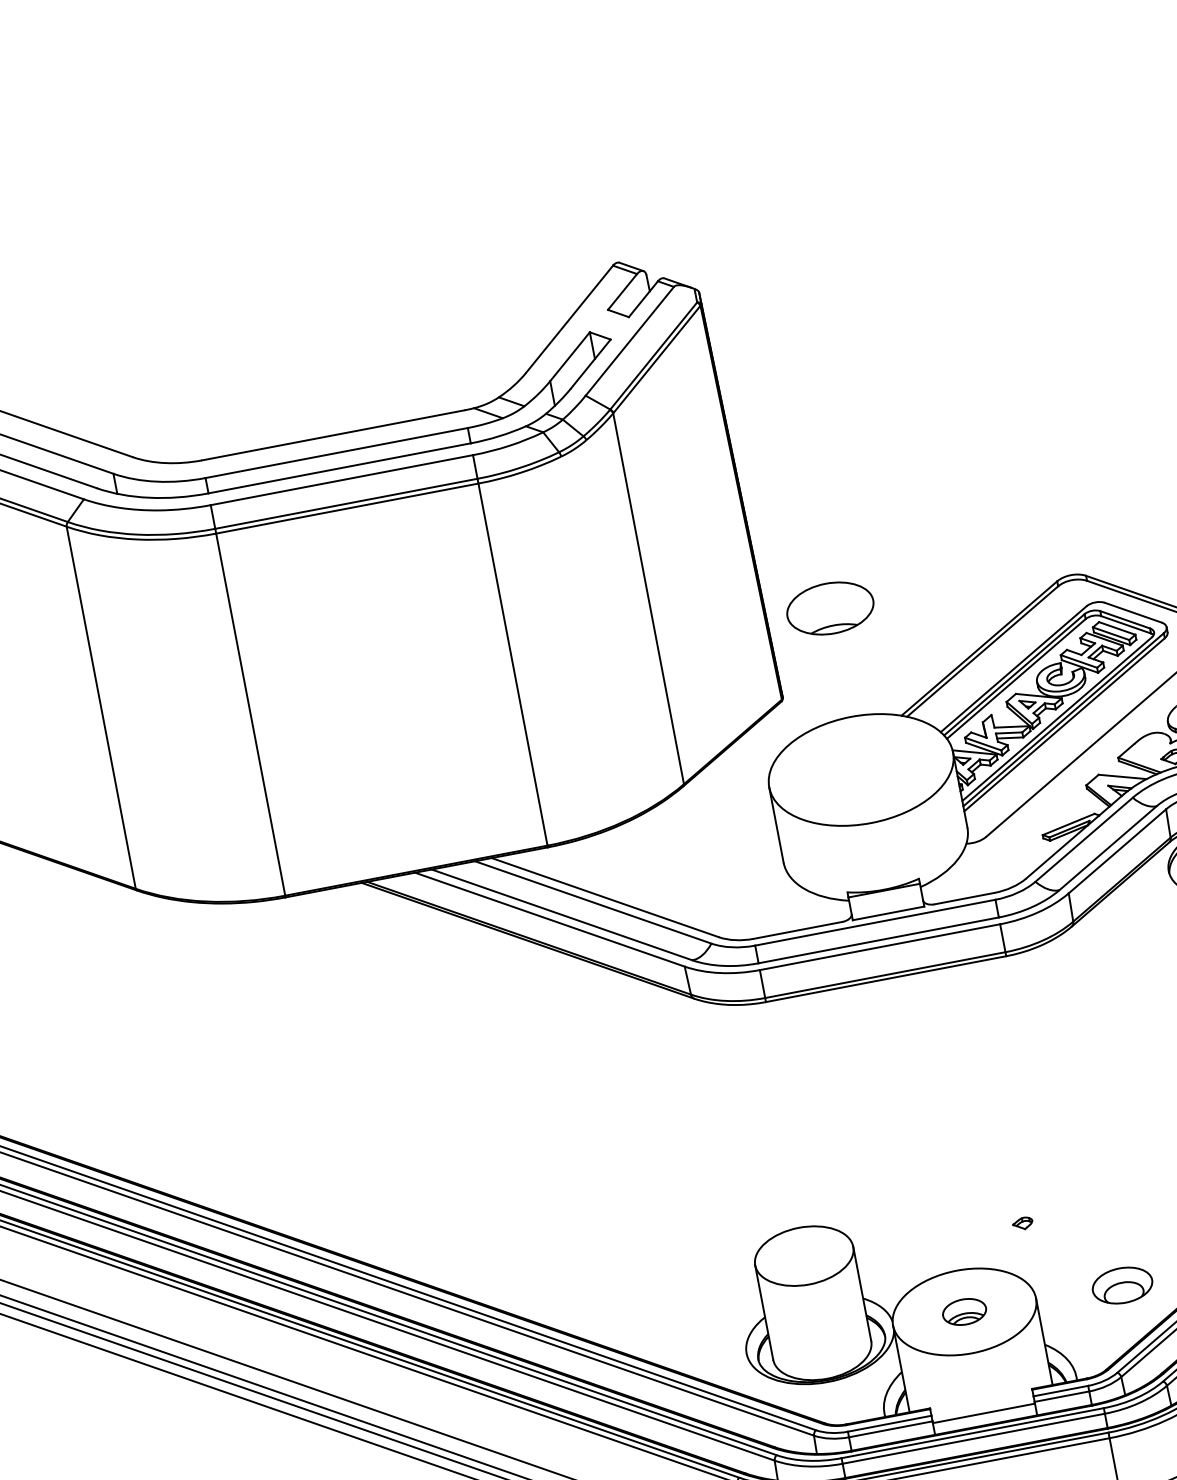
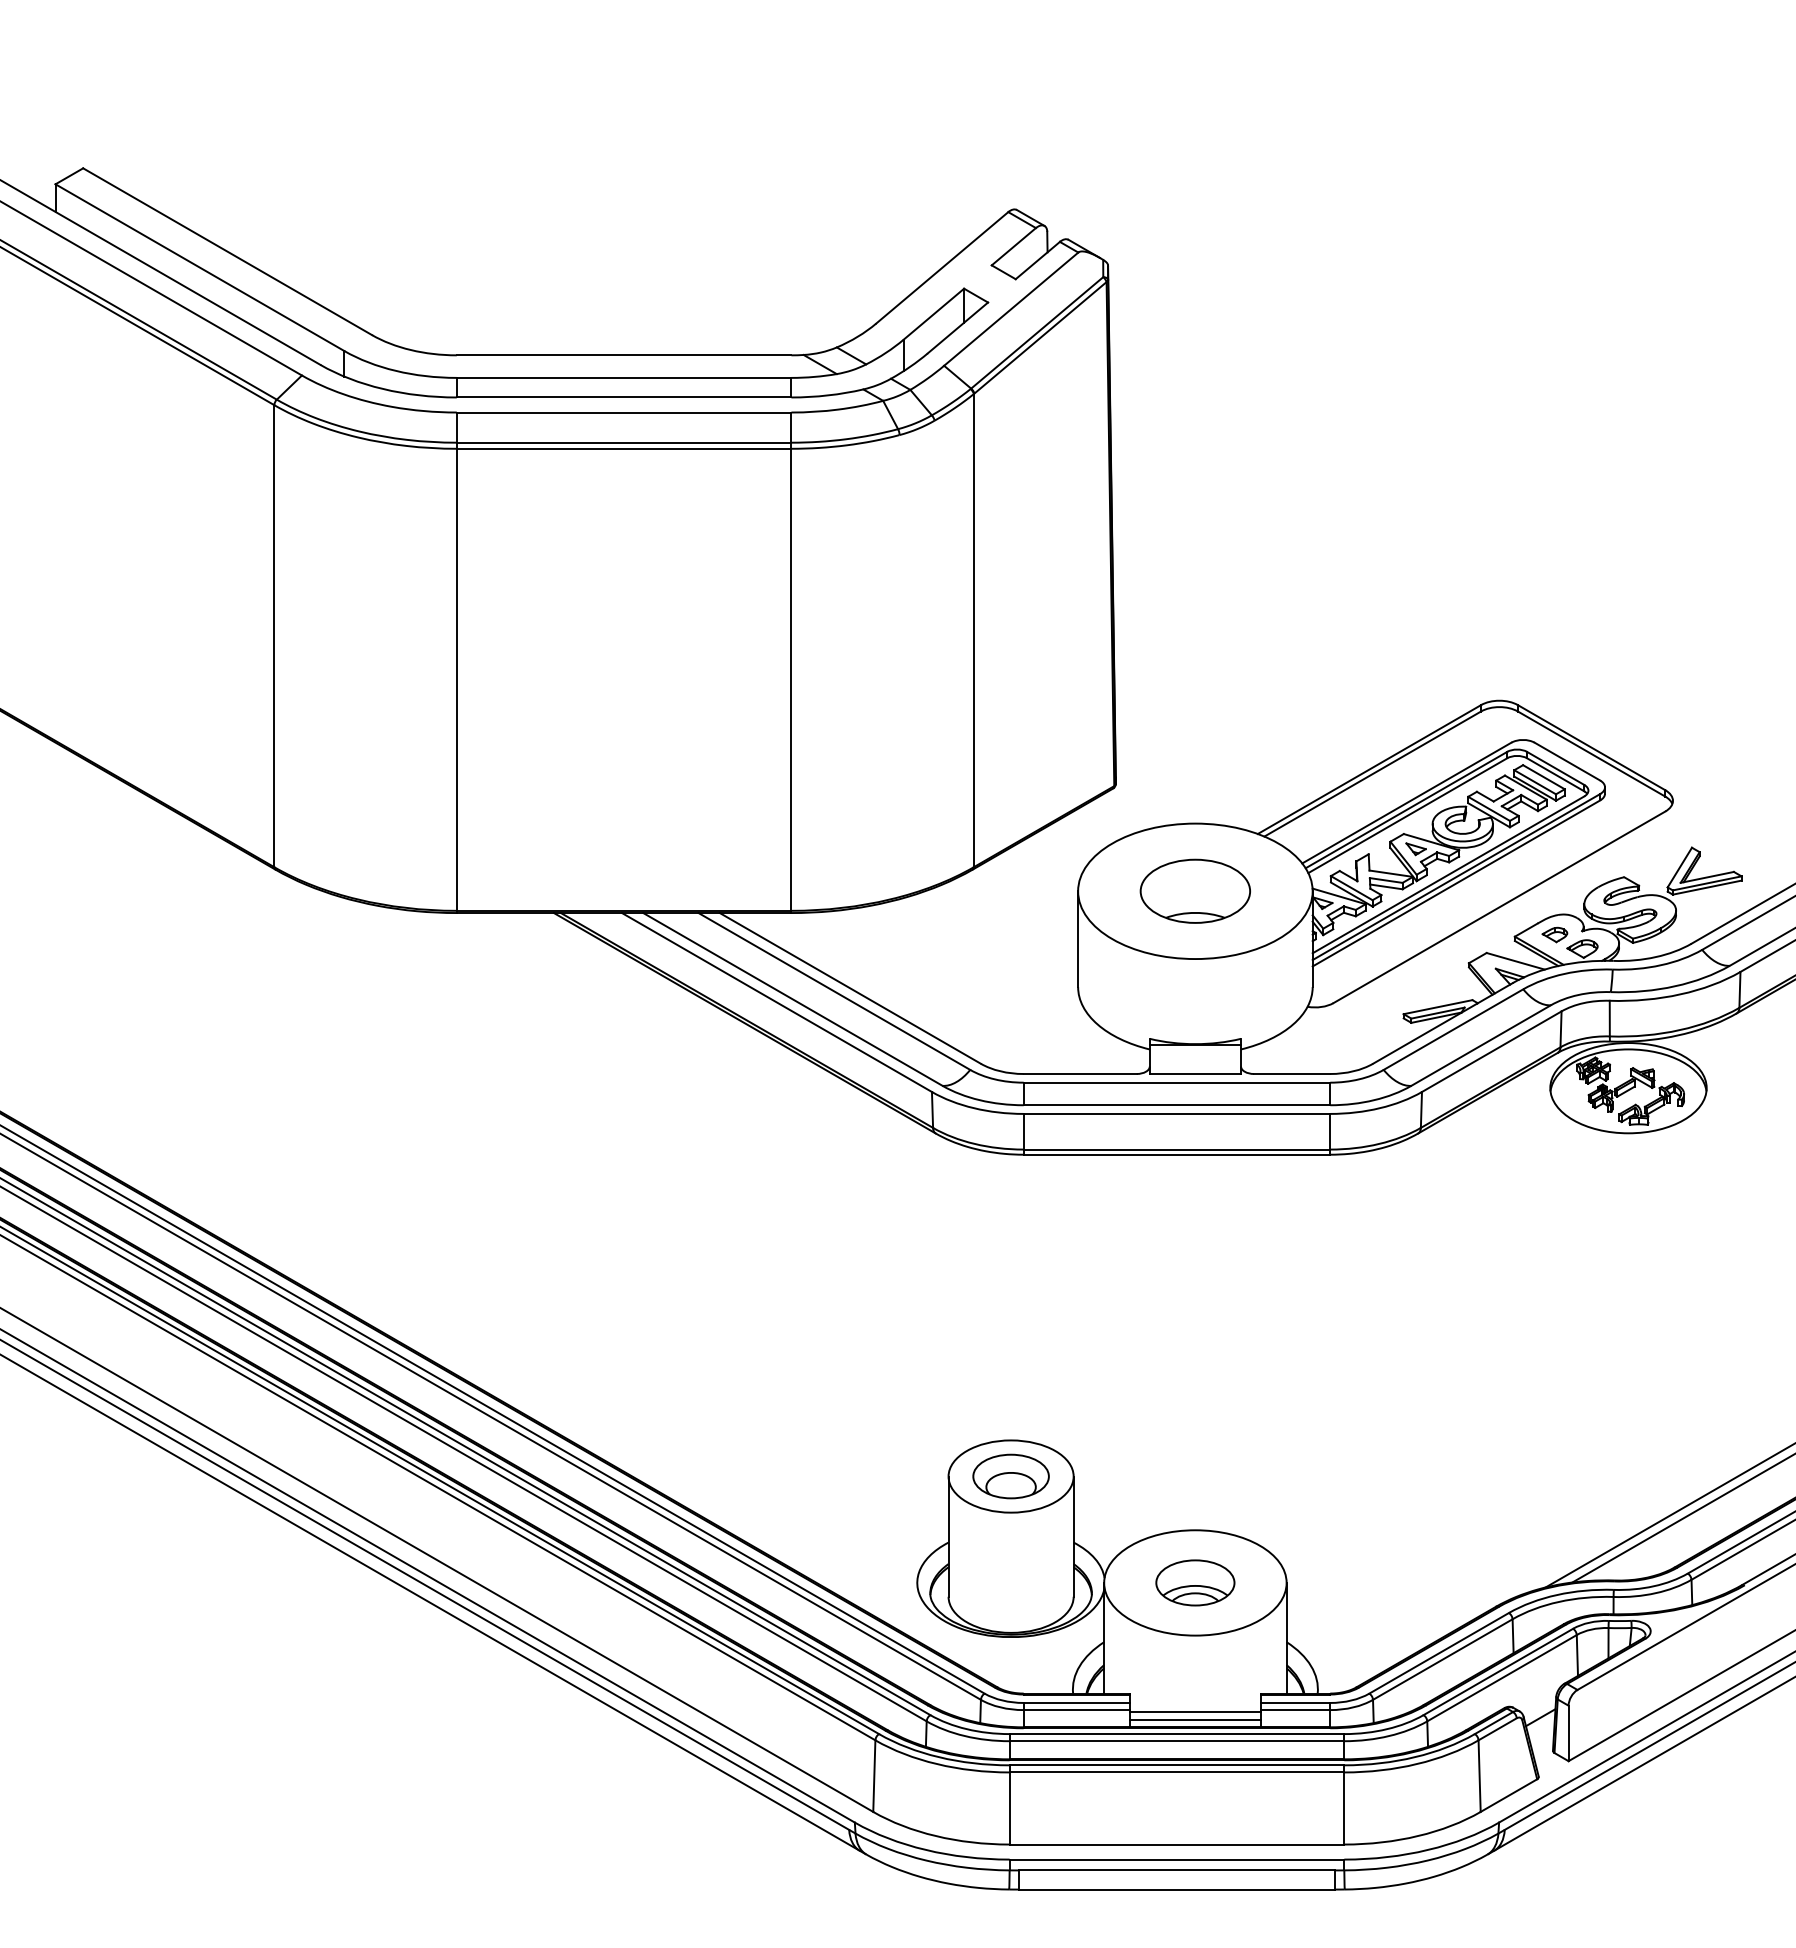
part: (829, 608) -> (1194, 890), moved
part: (1022, 1223) -> (1554, 934), moved
part: (1122, 1285) -> (1010, 1476), moved
part: (964, 1311) -> (1195, 1582), size x1.43
line: (985, 1419) -> (1195, 1720), added

